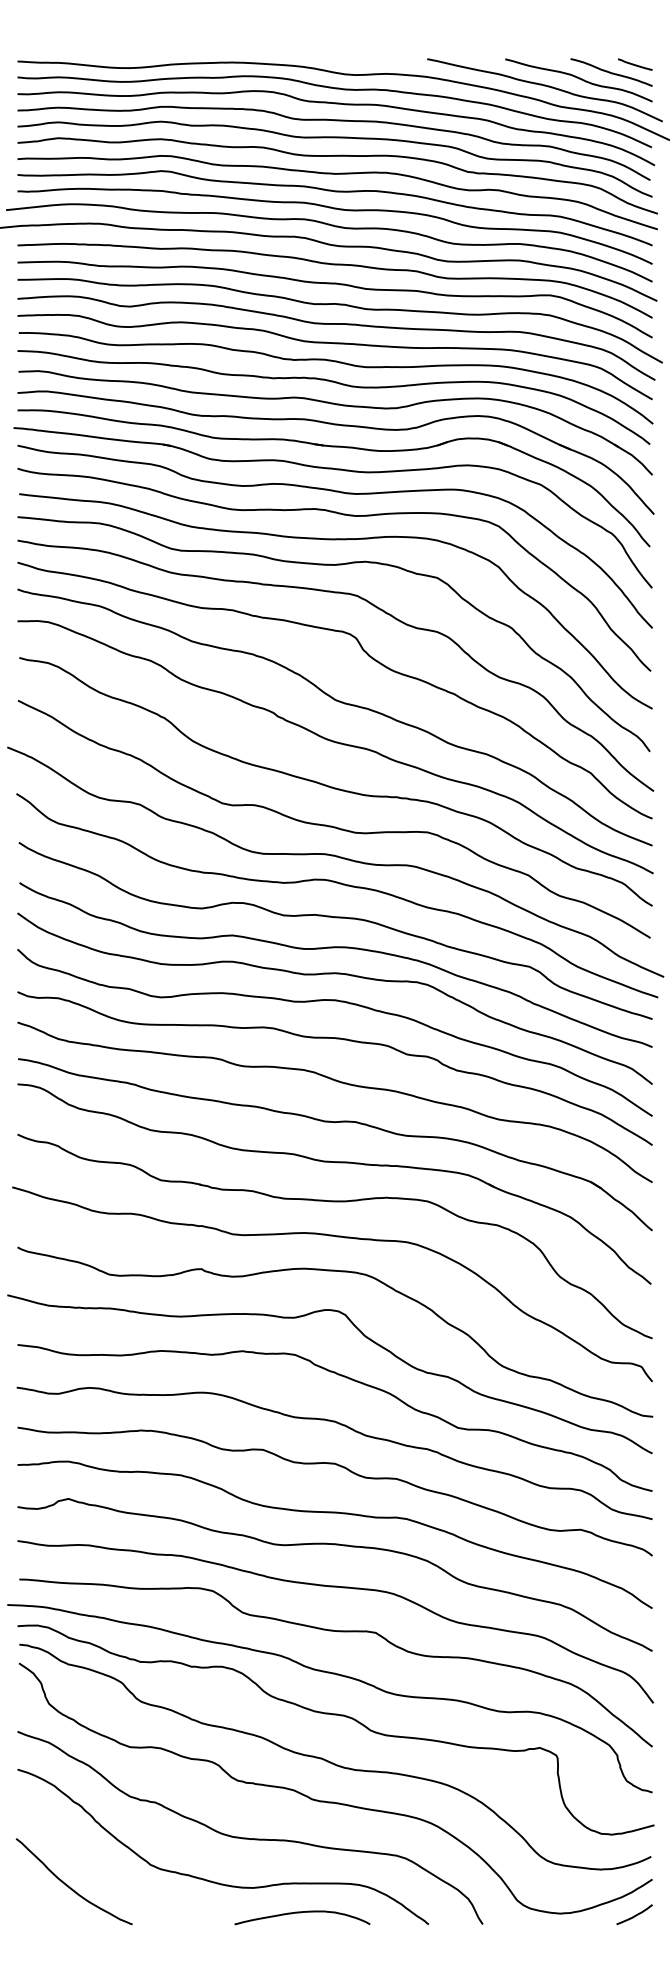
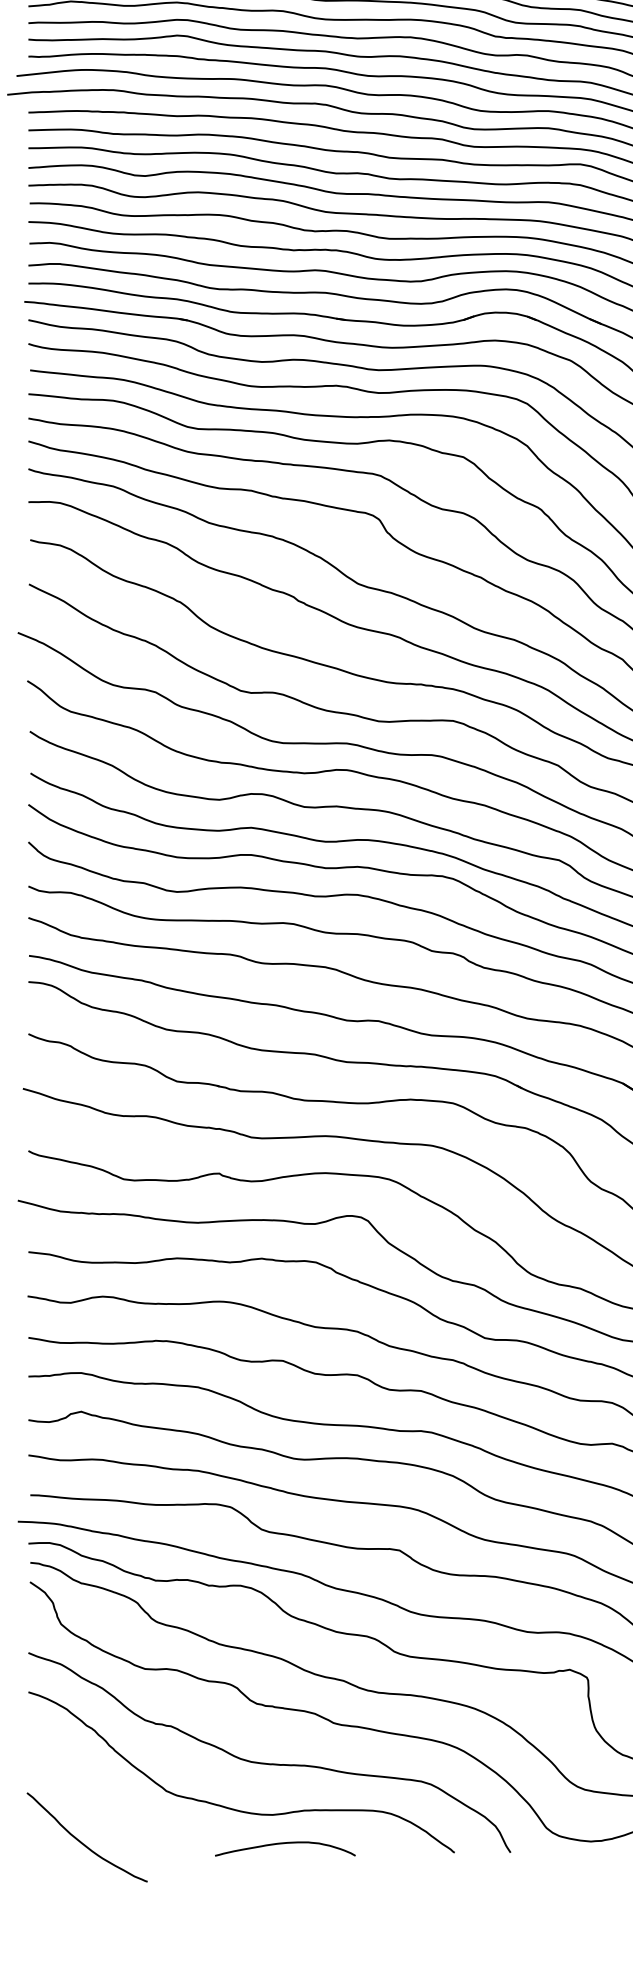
curve: (71, 1887) -> (84, 1843), moved
curve: (301, 1913) -> (284, 1844), moved

